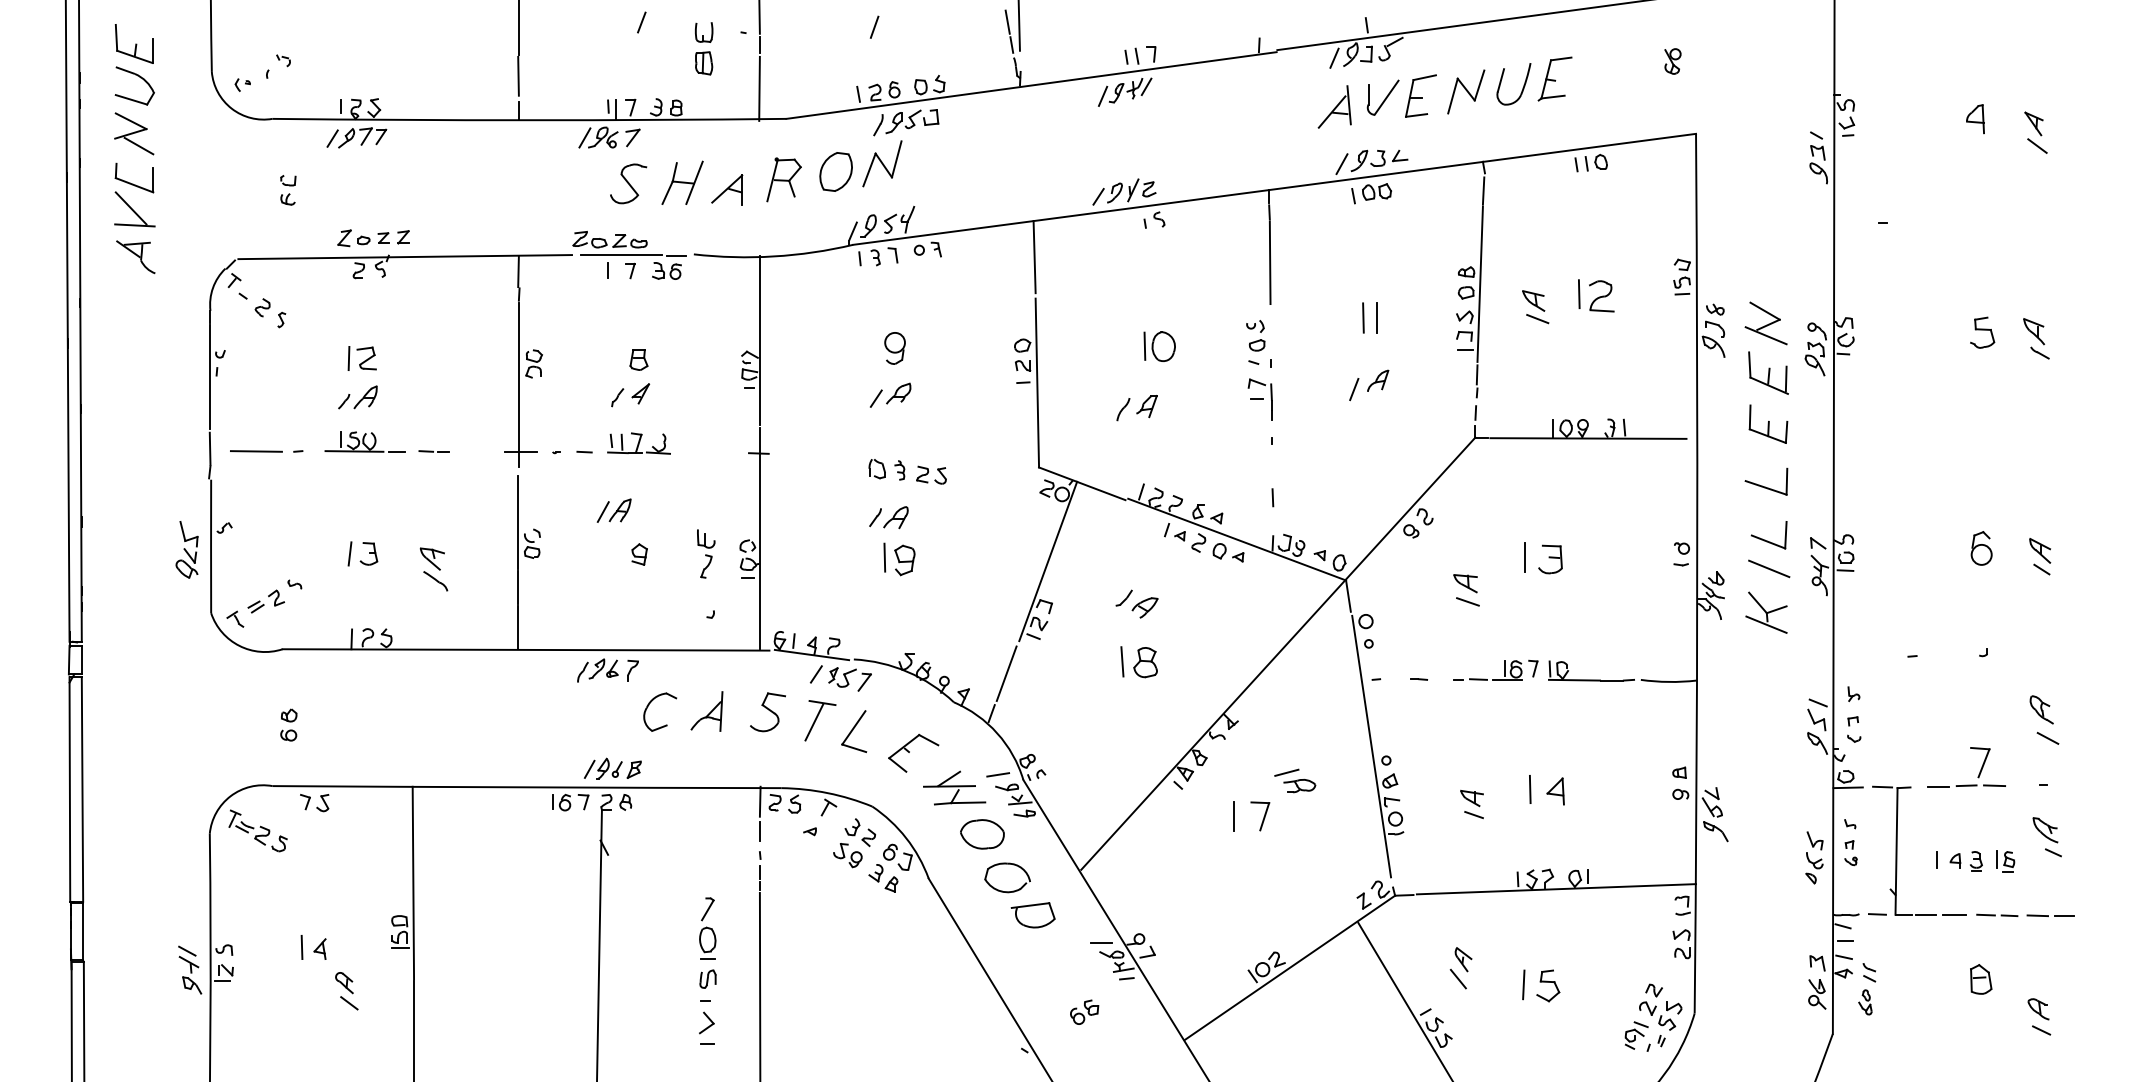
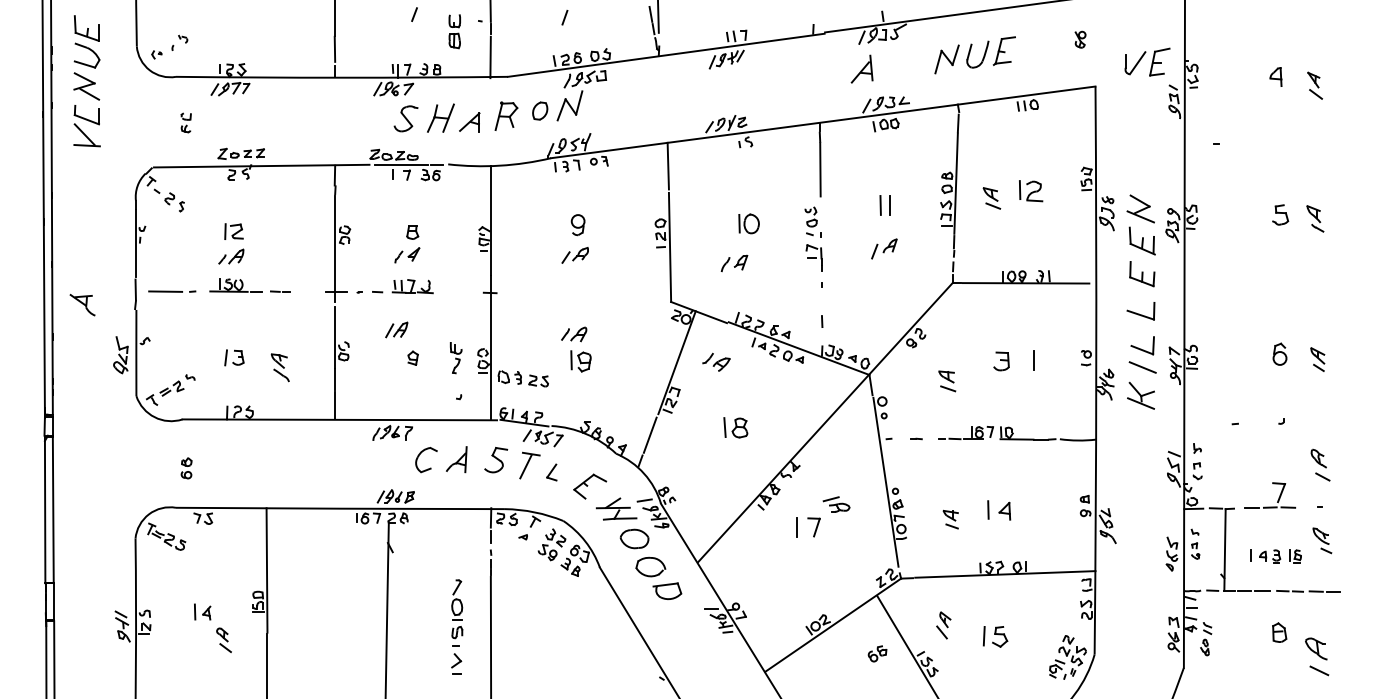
part: (1401, 95) -> (1147, 61), moved
part: (836, 170) -> (540, 110), size x0.7
part: (135, 256) -> (82, 304), moved
part: (906, 471) -> (522, 378), moved
line: (1524, 558) -> (1033, 360), moved
part: (1137, 602) -> (716, 361), moved
part: (853, 731) -> (551, 472), size x0.6
part: (1084, 1011) -> (877, 653), moved
part: (2039, 1016) -> (1317, 656), size x1.6

